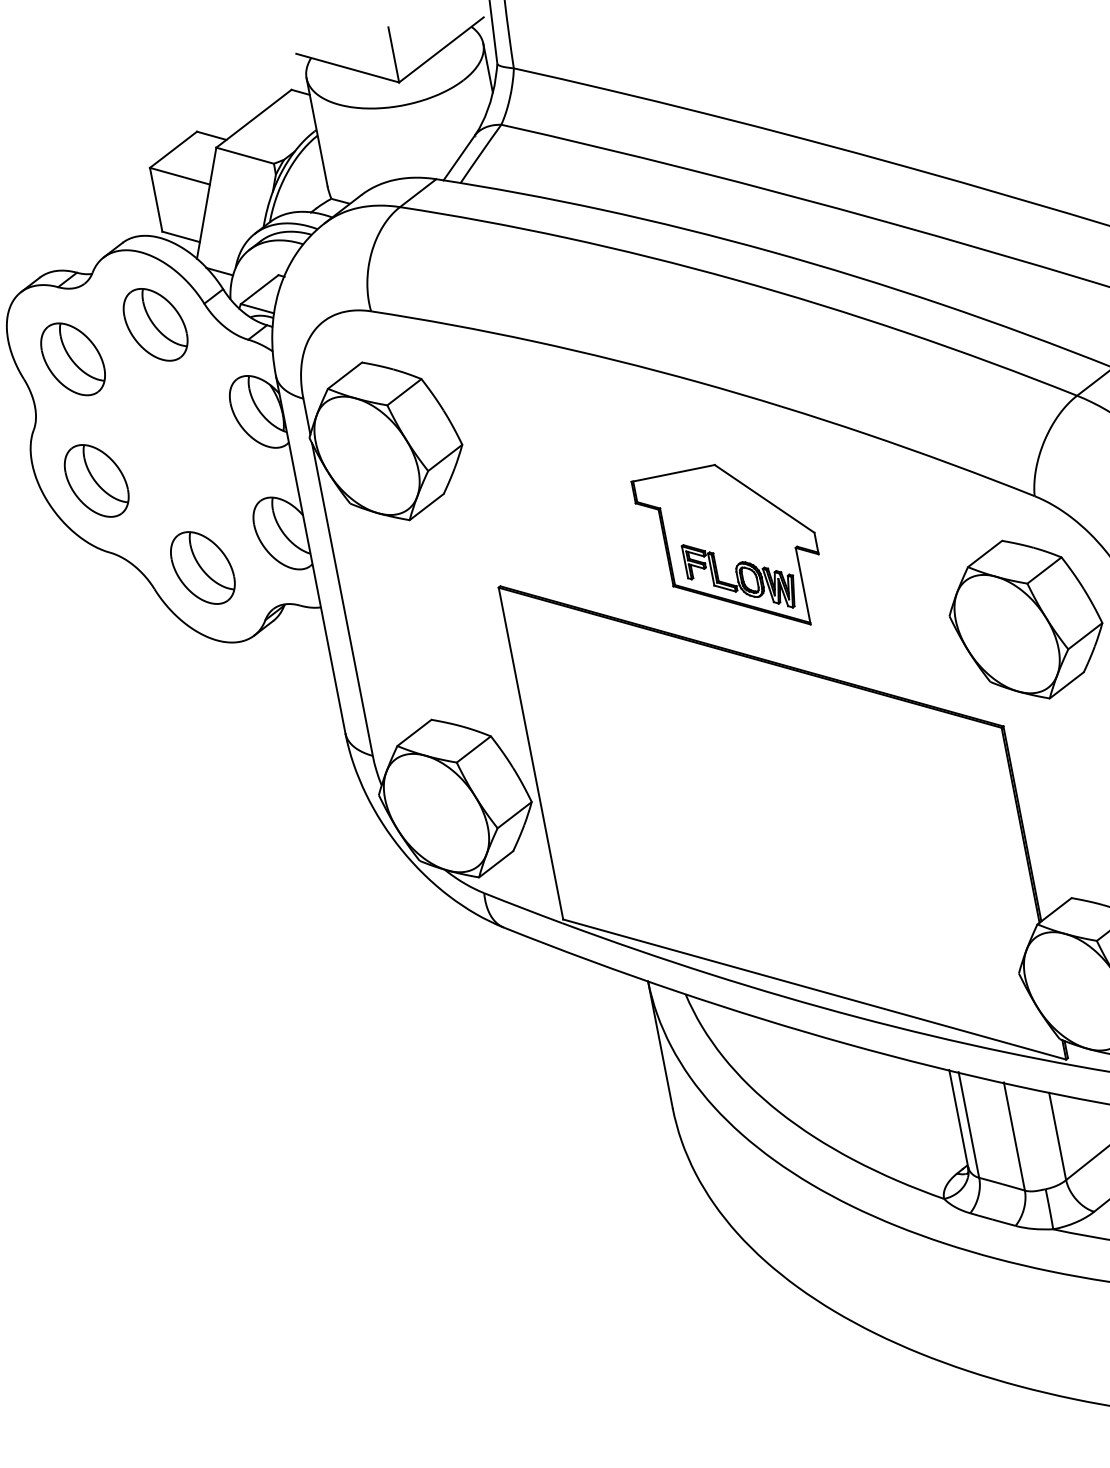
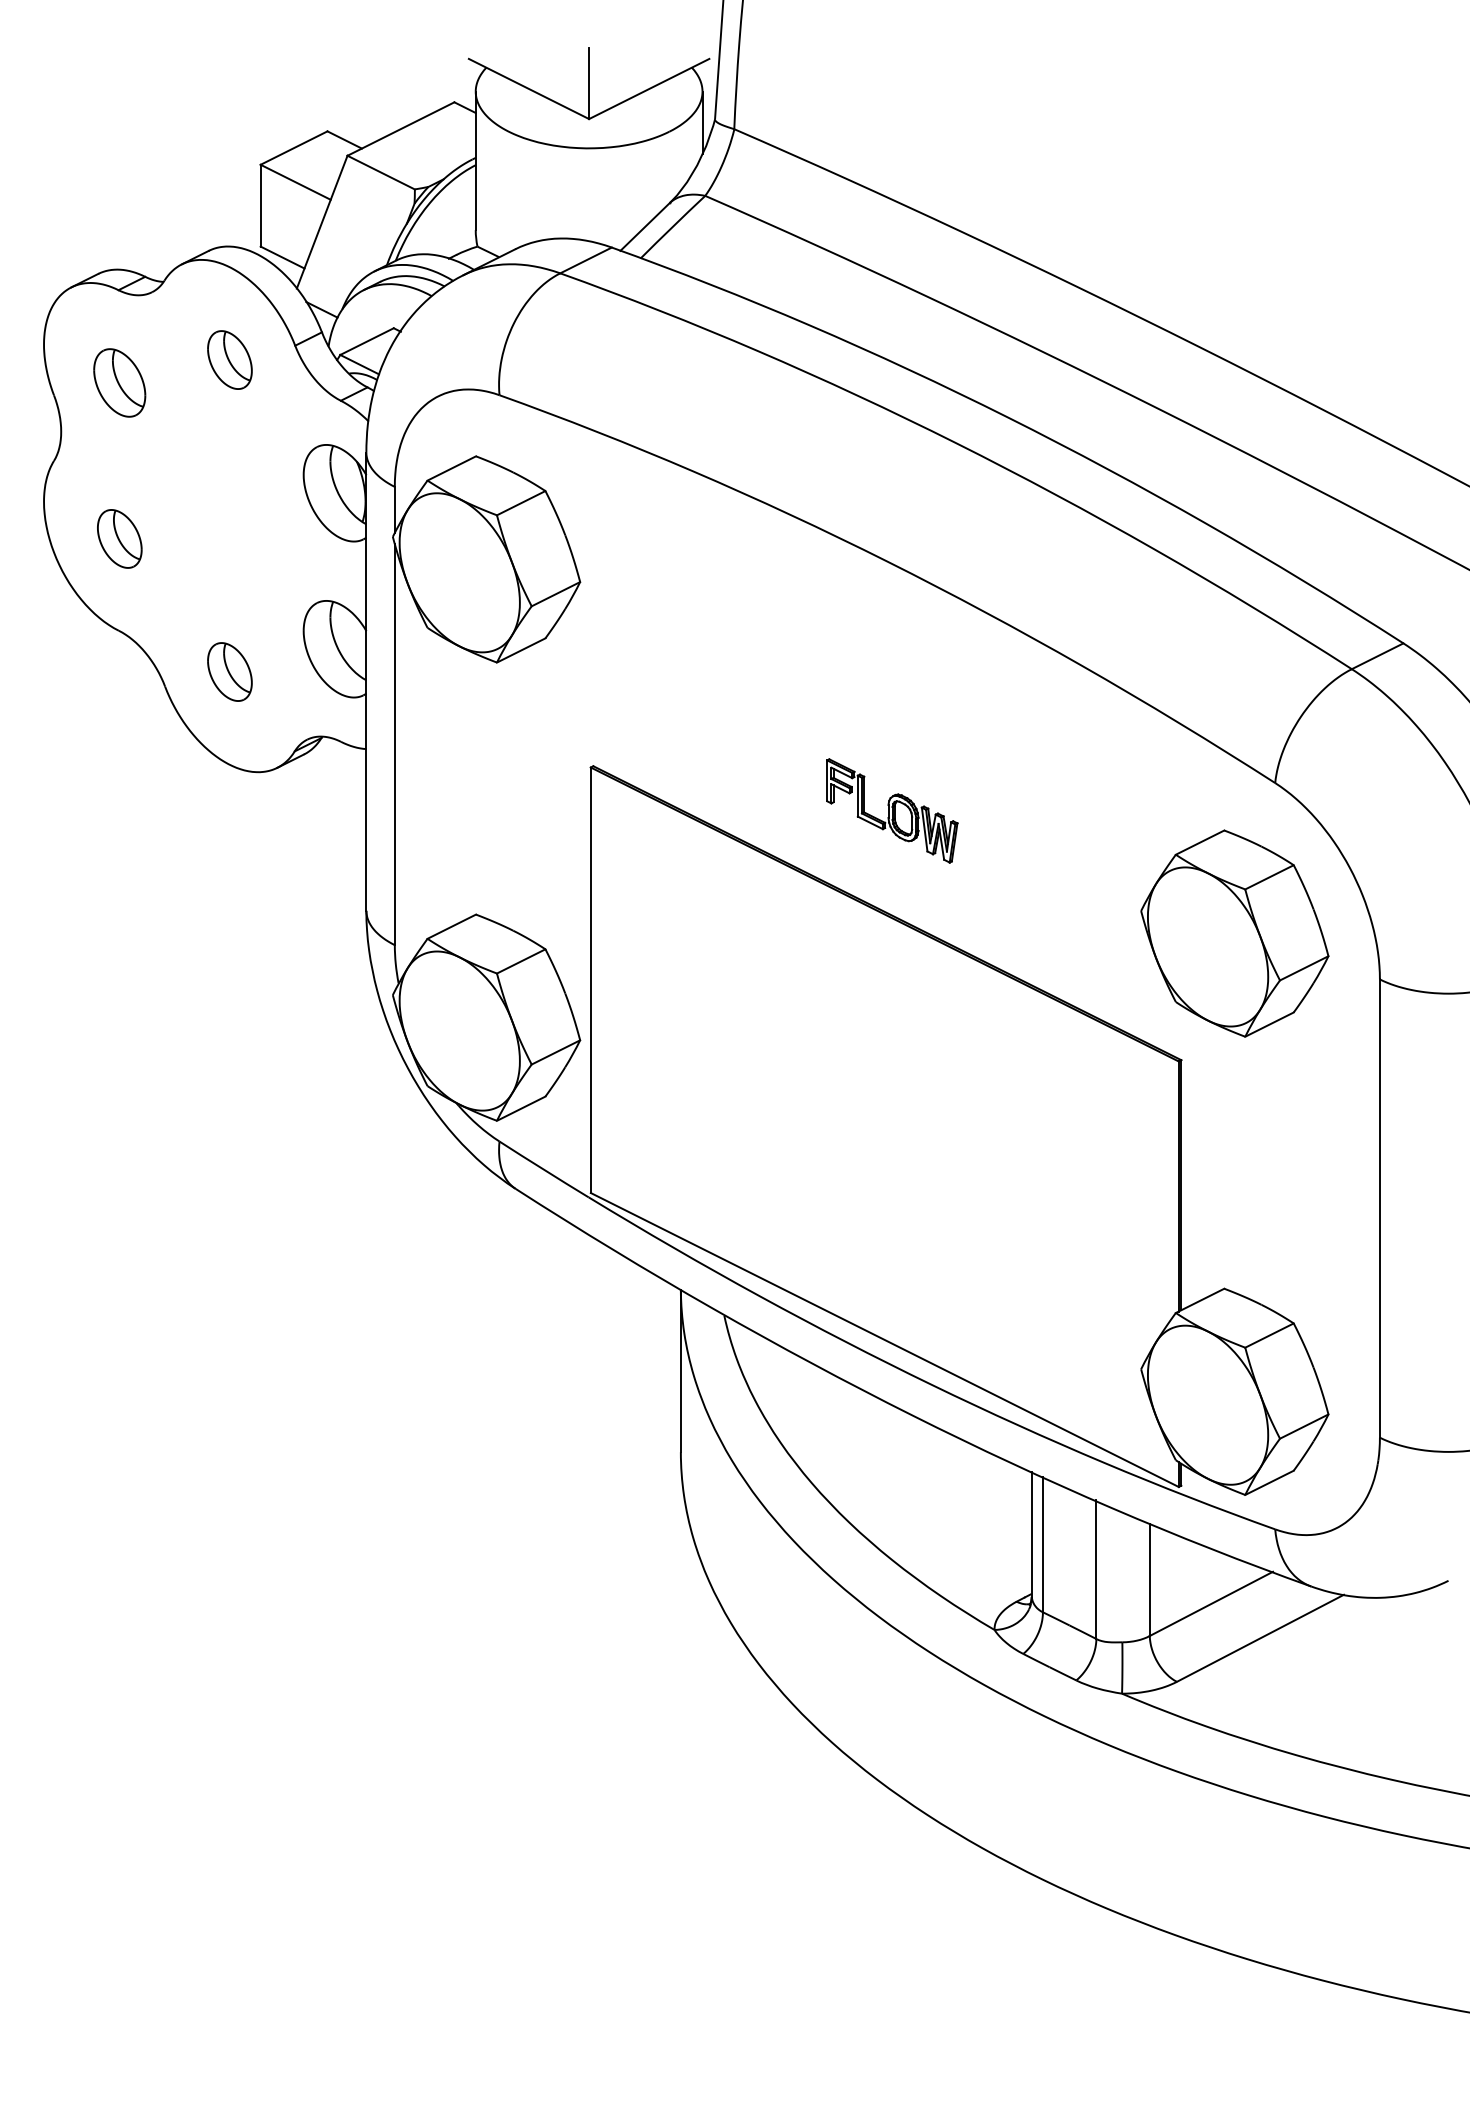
part: (155, 324) -> (229, 359), size x0.6
part: (72, 359) -> (119, 382), size x0.7
part: (96, 480) -> (119, 538), size x0.6
part: (731, 550) -> (887, 777), removed
part: (202, 567) -> (229, 671), size x0.6

